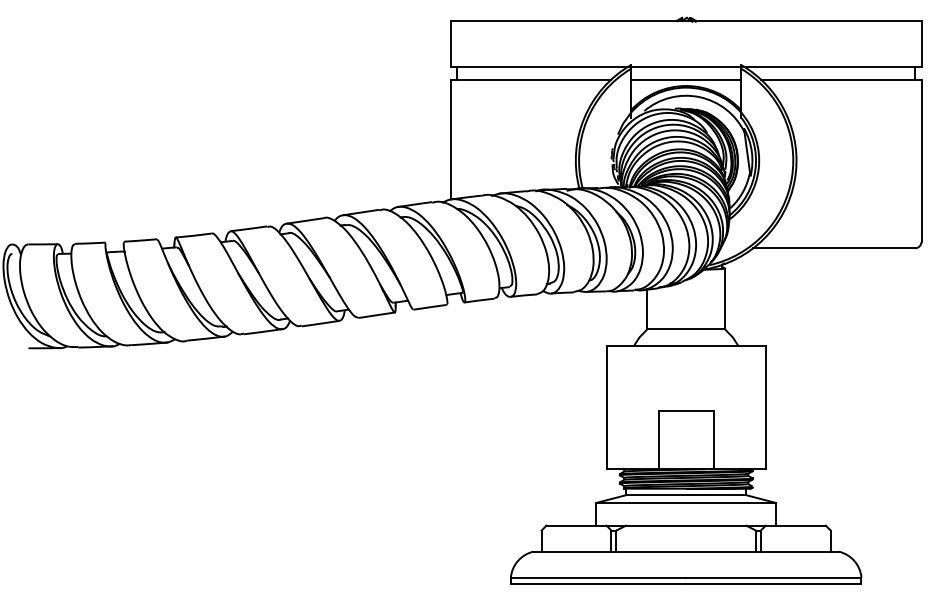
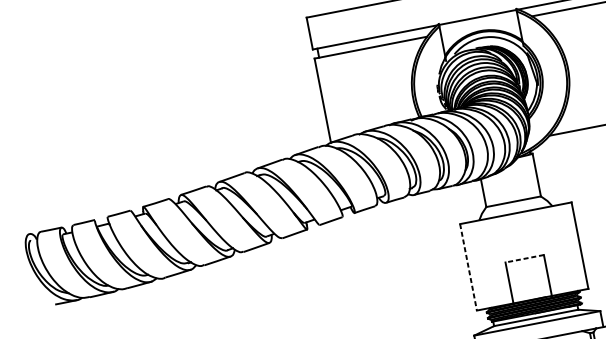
line: (685, 79) -> (479, 26), removed
line: (606, 407) -> (468, 267), solid -> dashed
line: (685, 410) -> (524, 258), solid -> dashed

